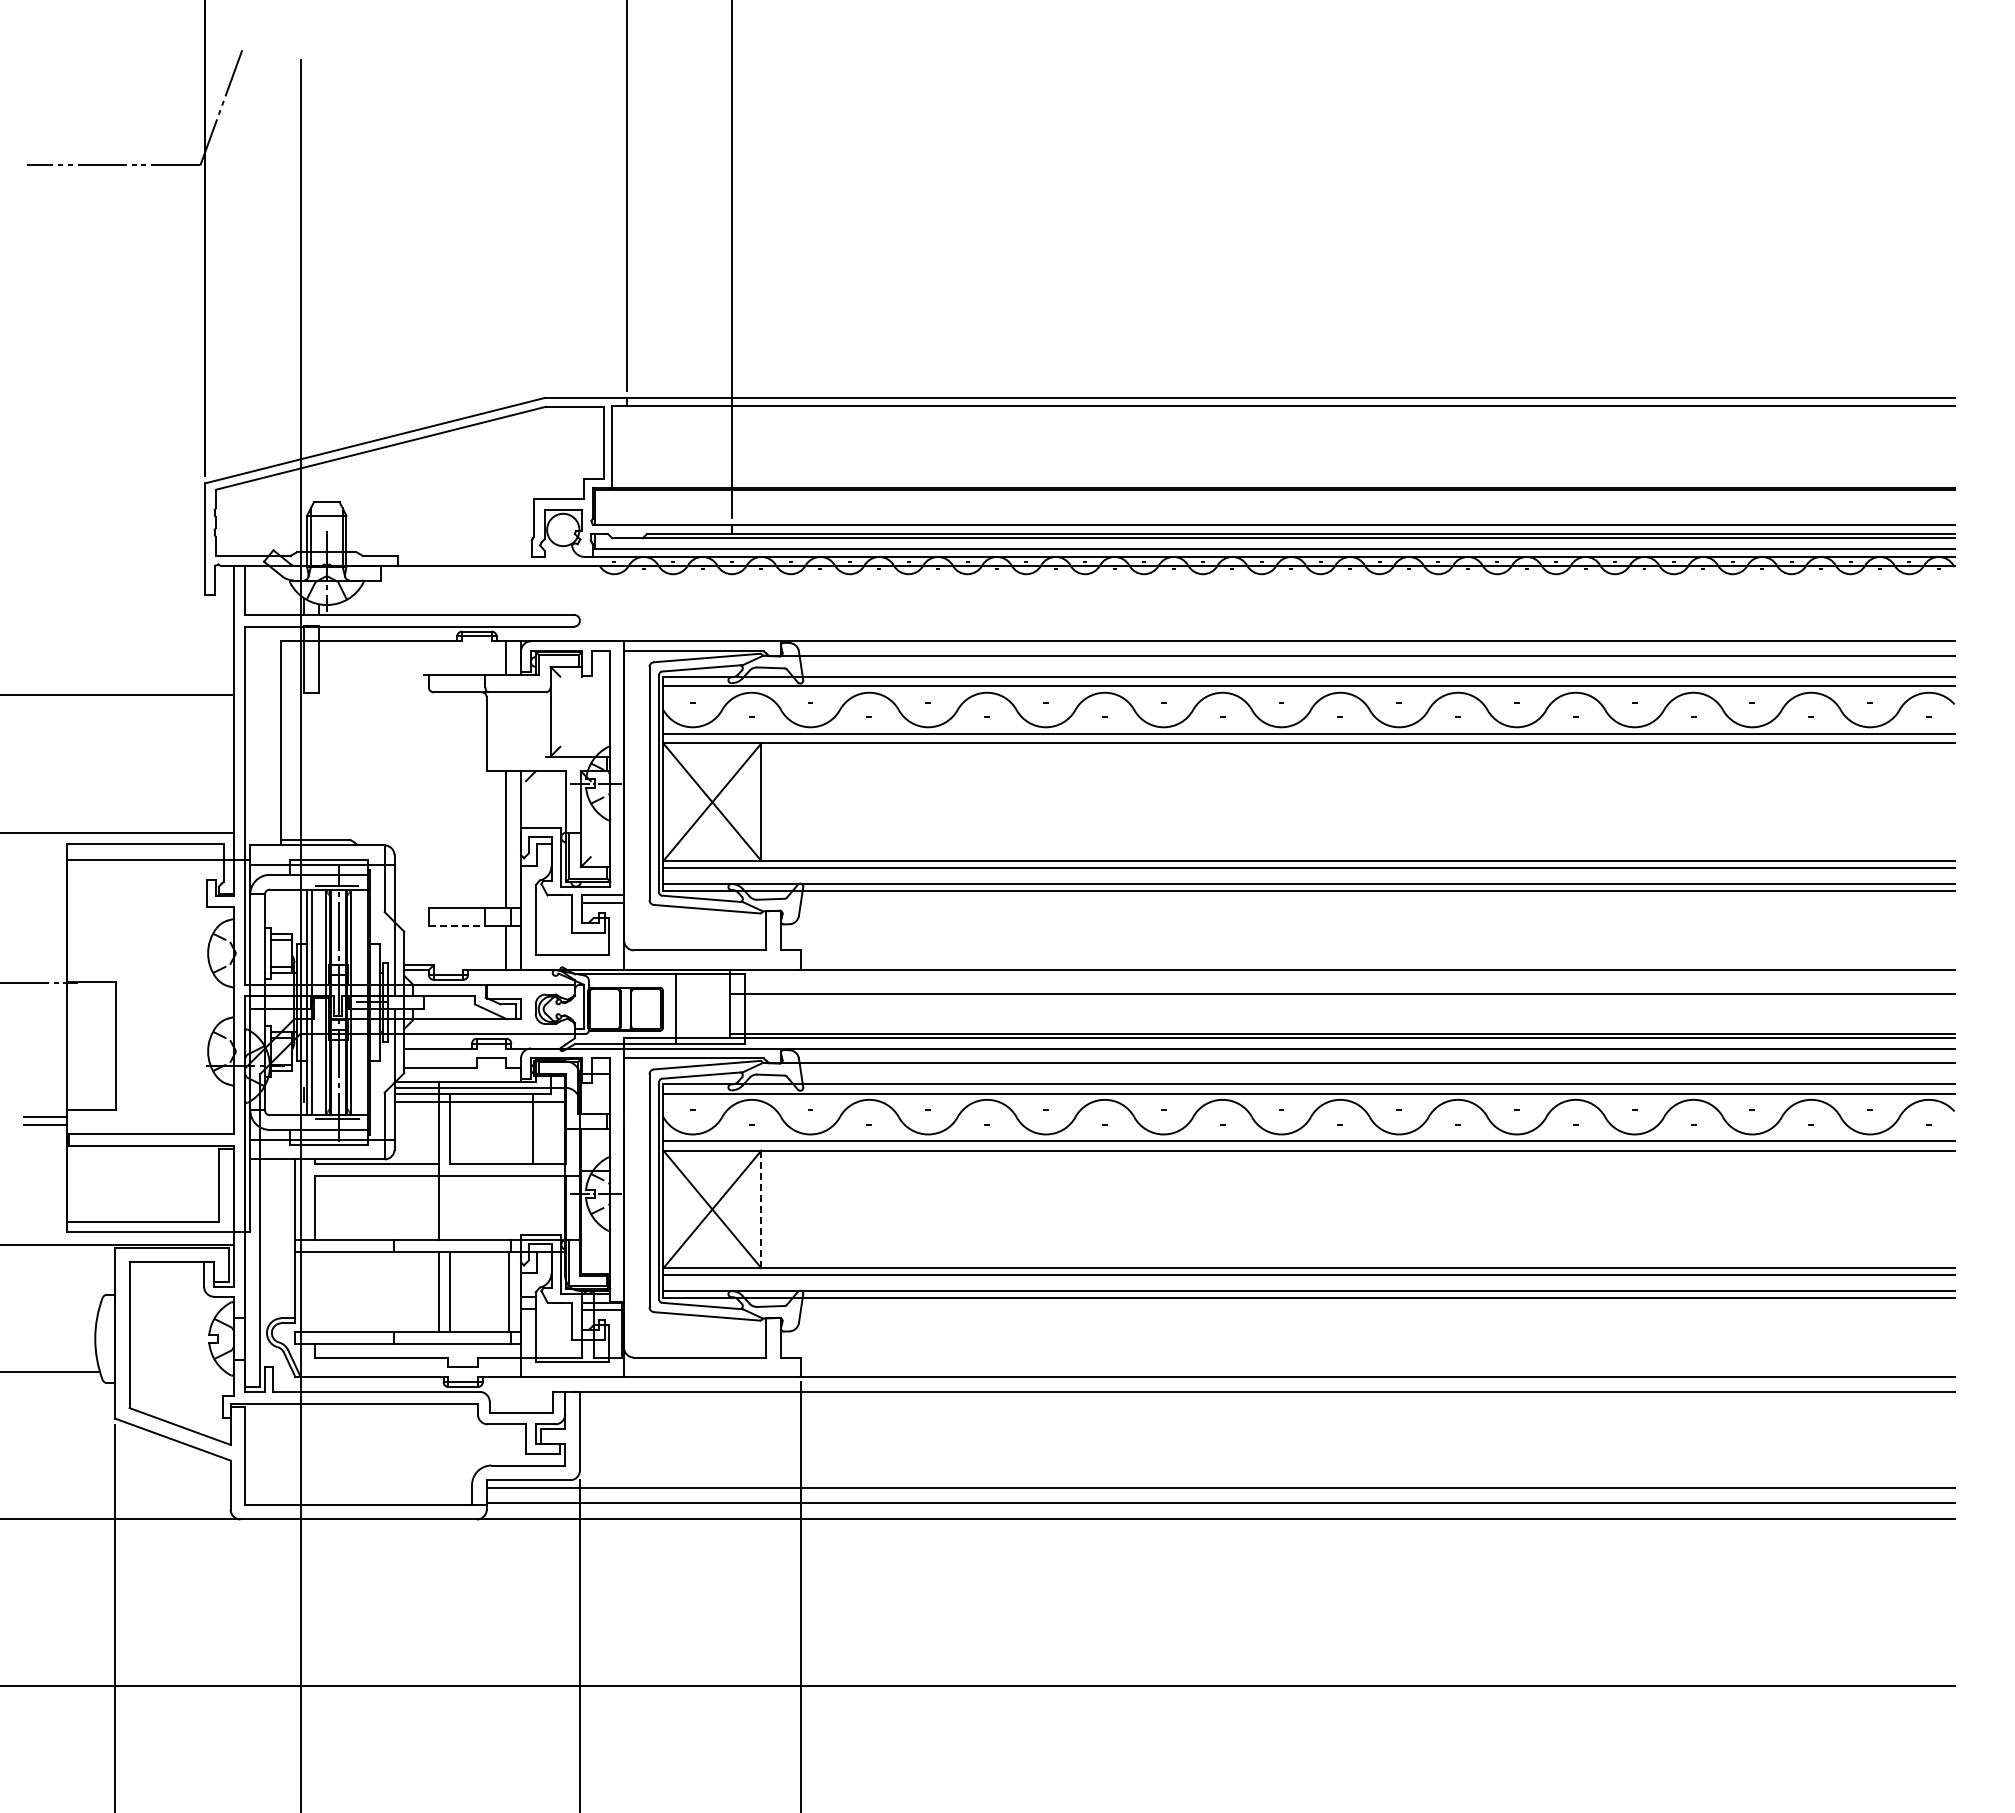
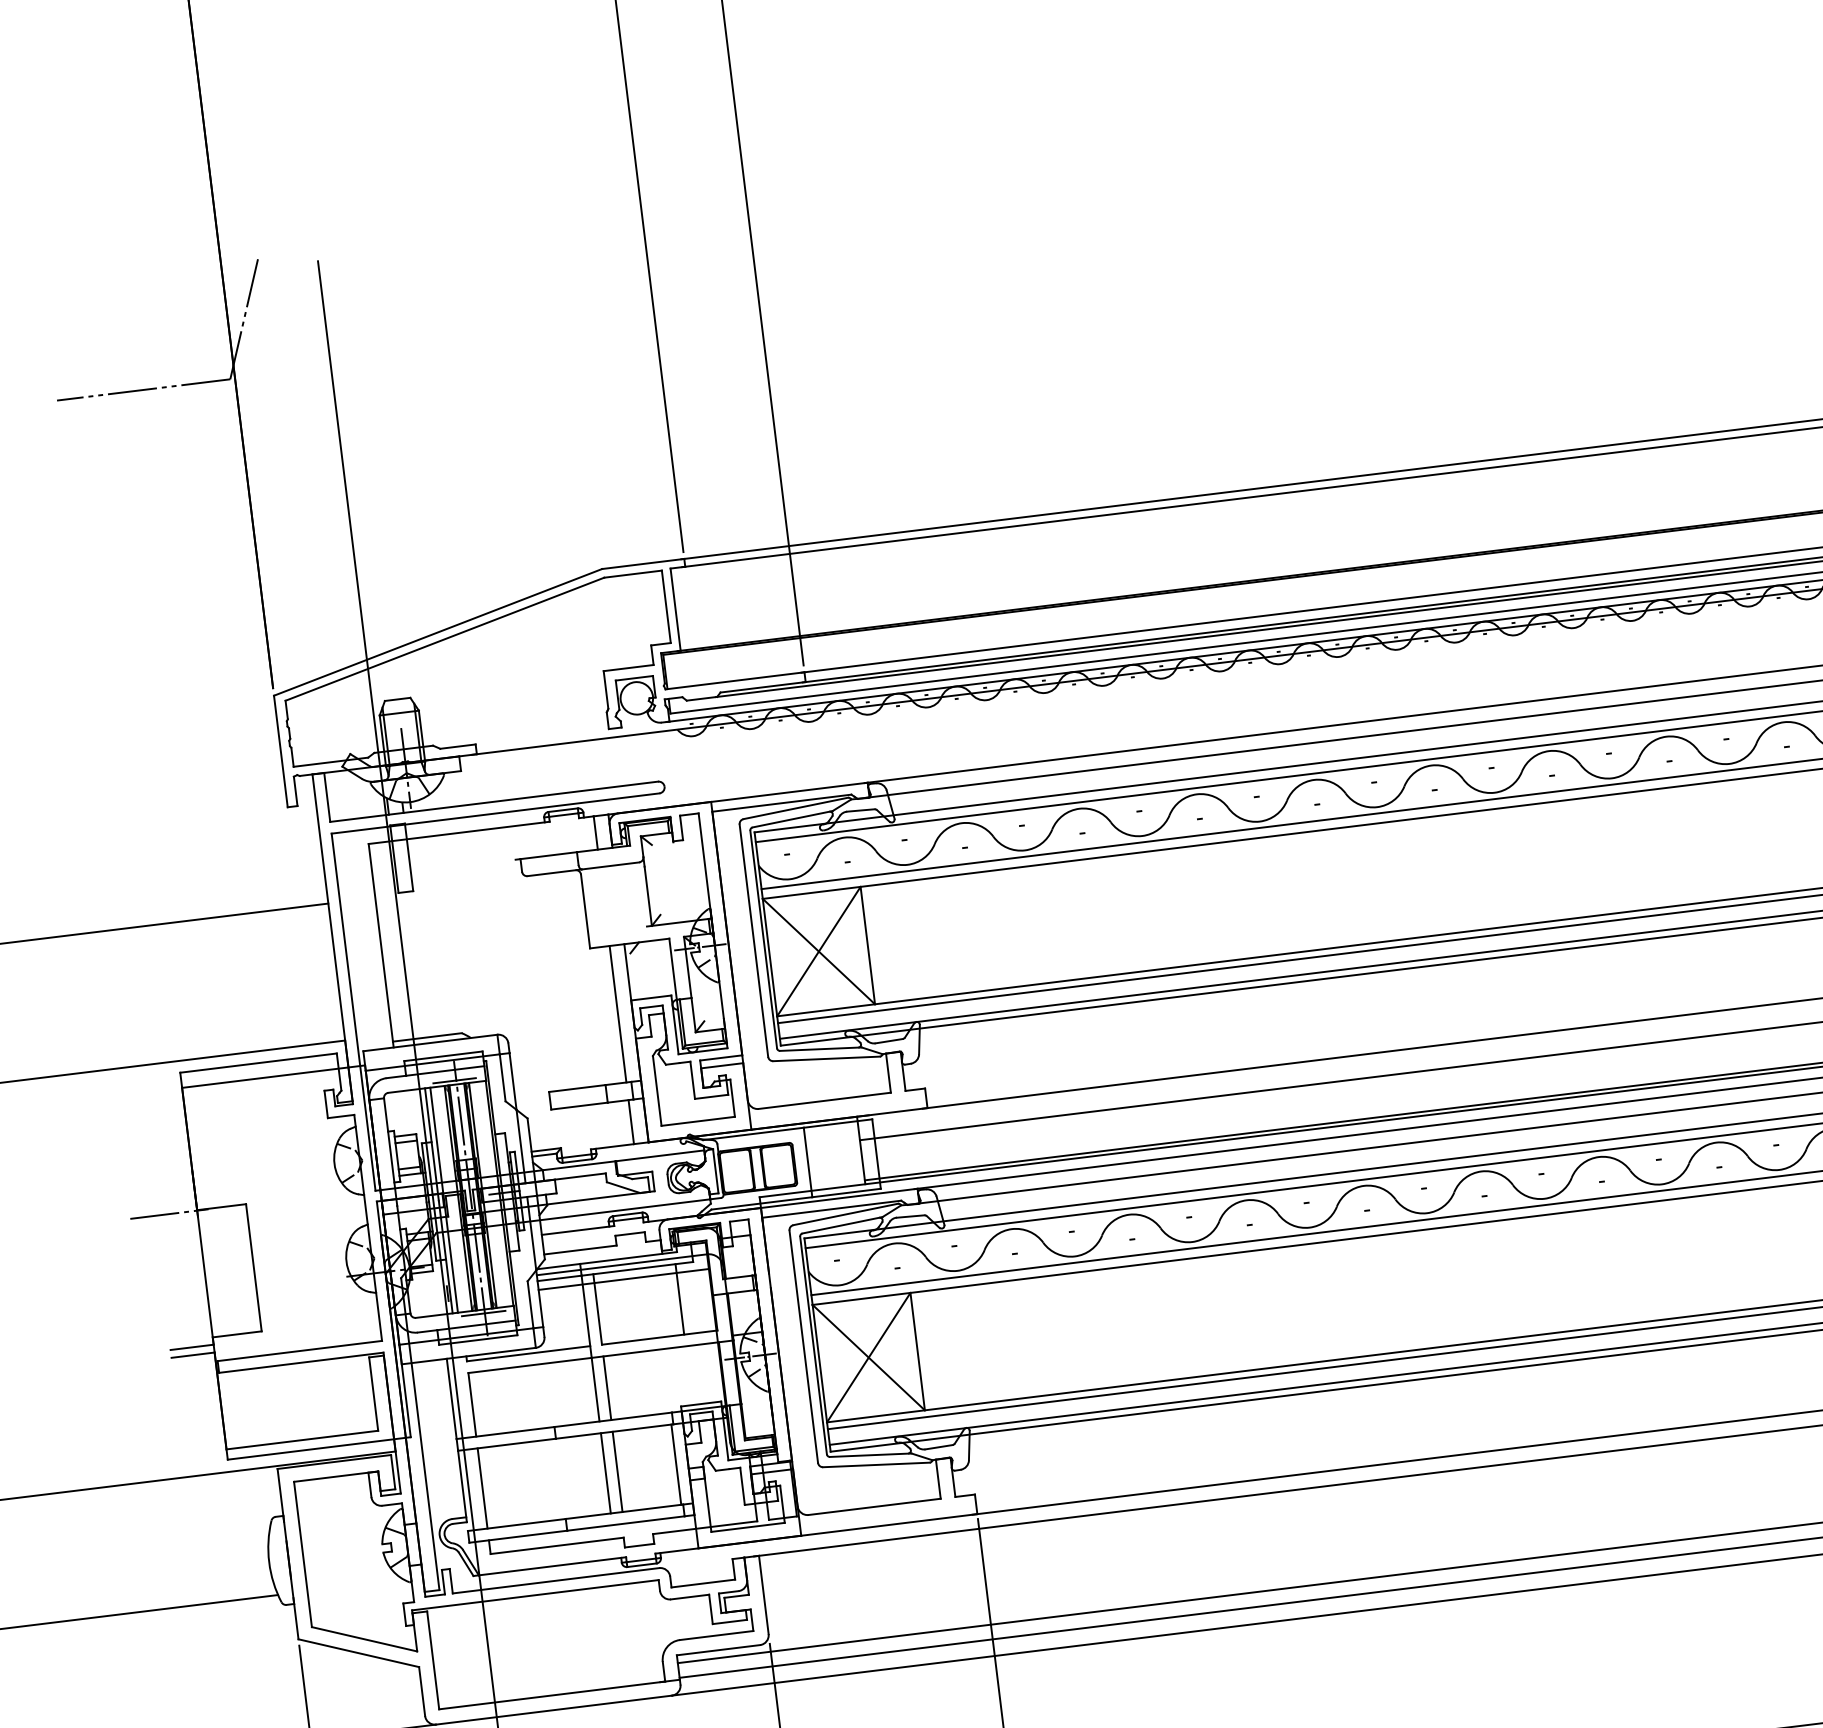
line: (457, 925) -> (579, 1105), dashed -> solid
line: (450, 1207) -> (607, 1387), added
line: (761, 1209) -> (917, 1351), dashed -> solid
line: (315, 1291) -> (483, 1488), added

